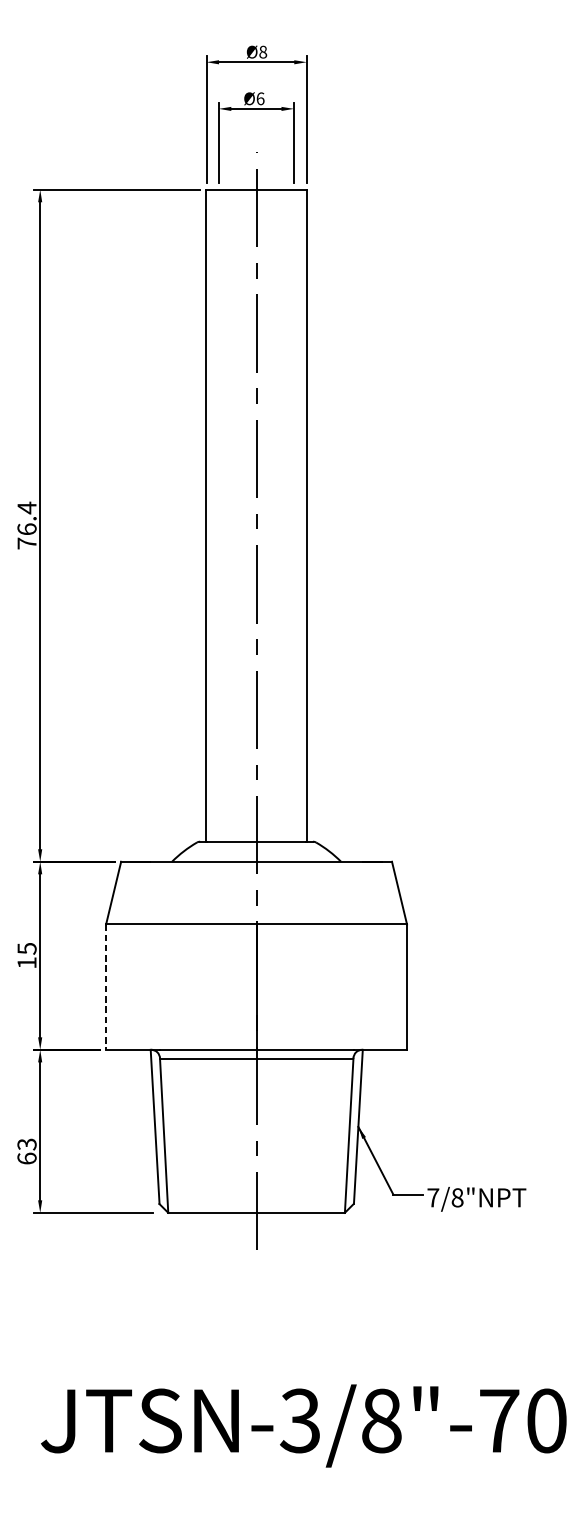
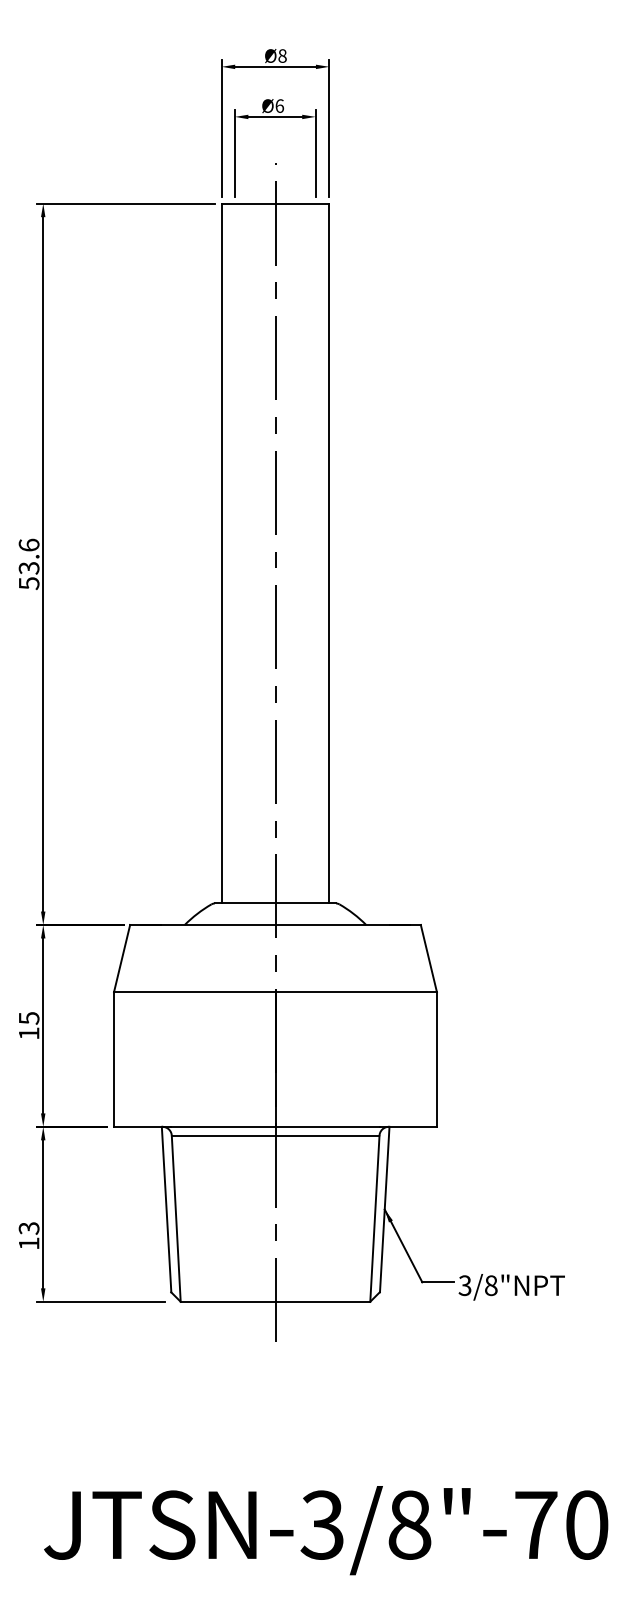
text: (26, 525) -> (28, 564), 76.4 -> 53.6
line: (106, 988) -> (114, 1060), dashed -> solid
text: (26, 1158) -> (28, 1243), 63 -> 13
text: (432, 1197) -> (464, 1285), 7/8"NPT -> 3/8"NPT

